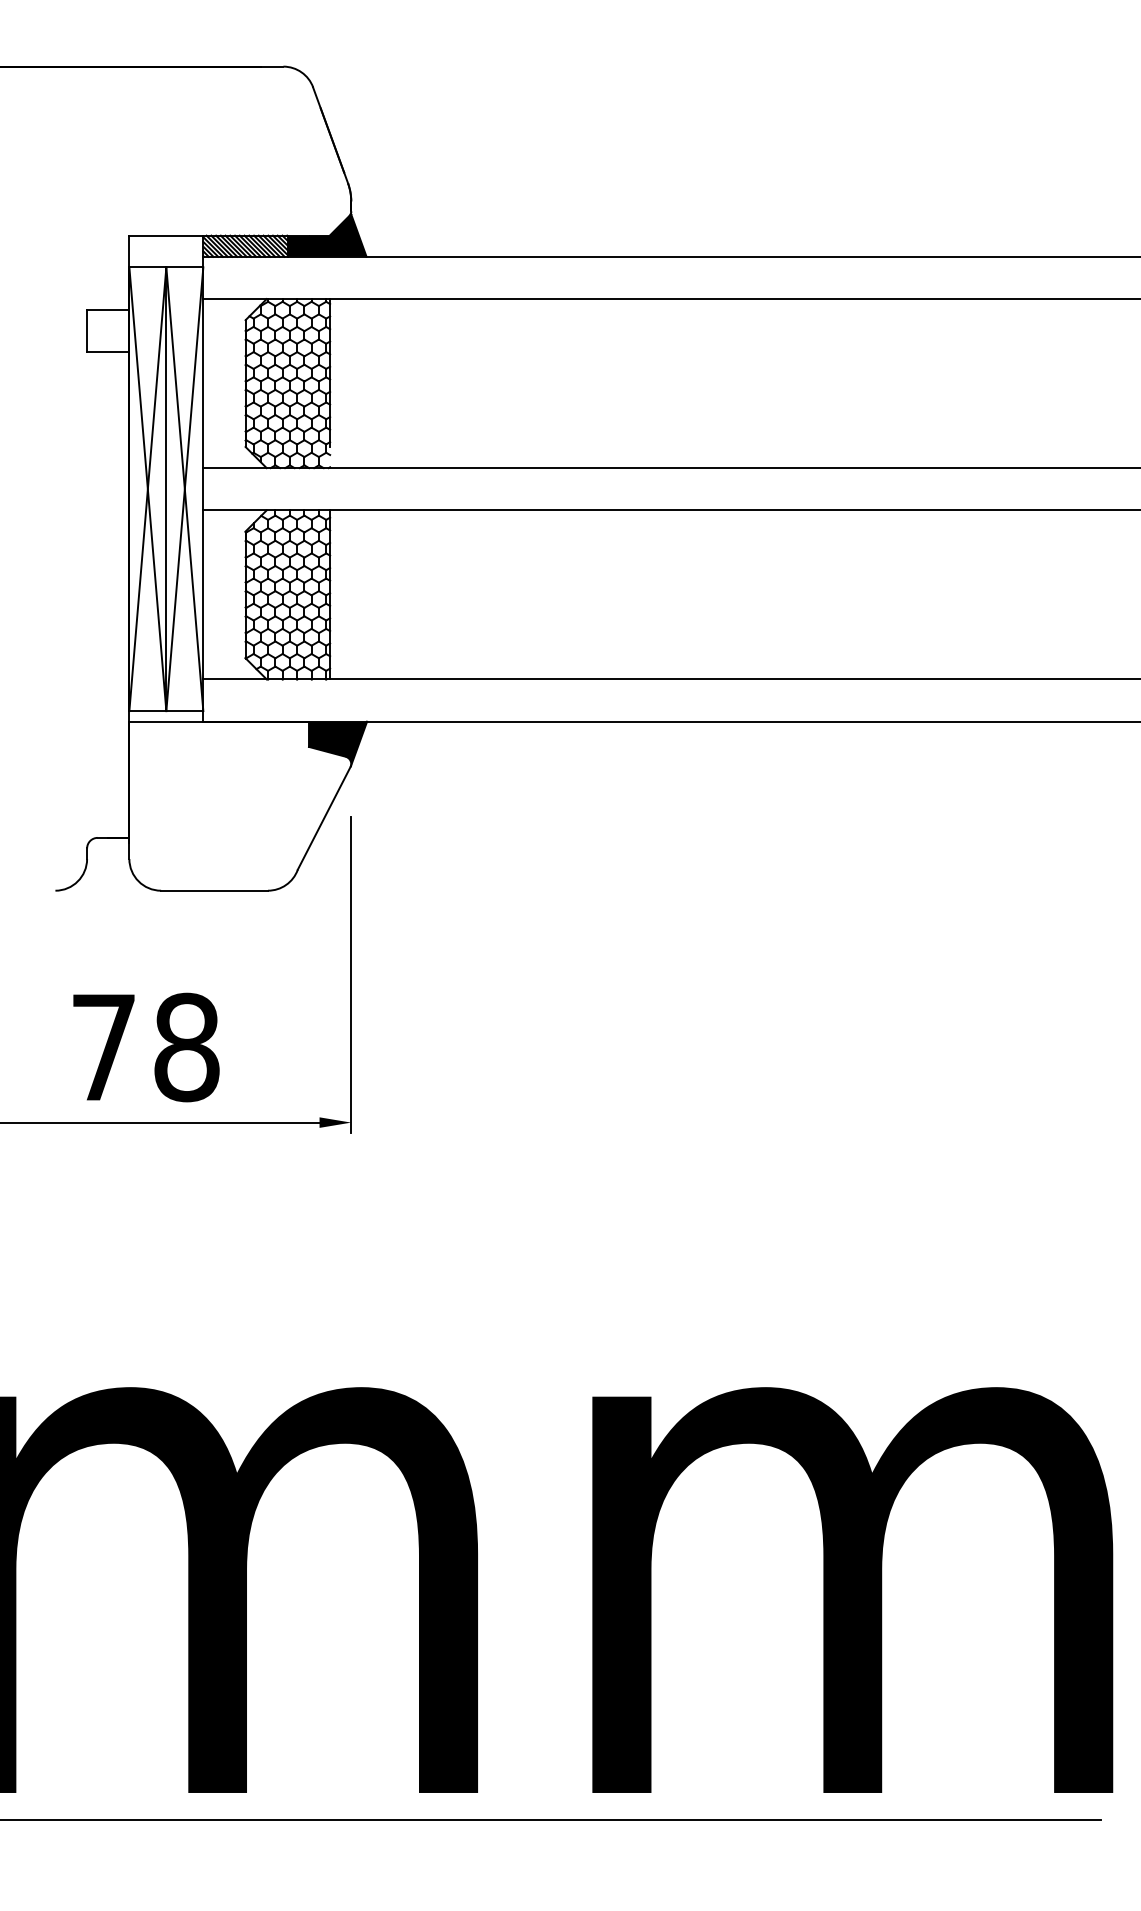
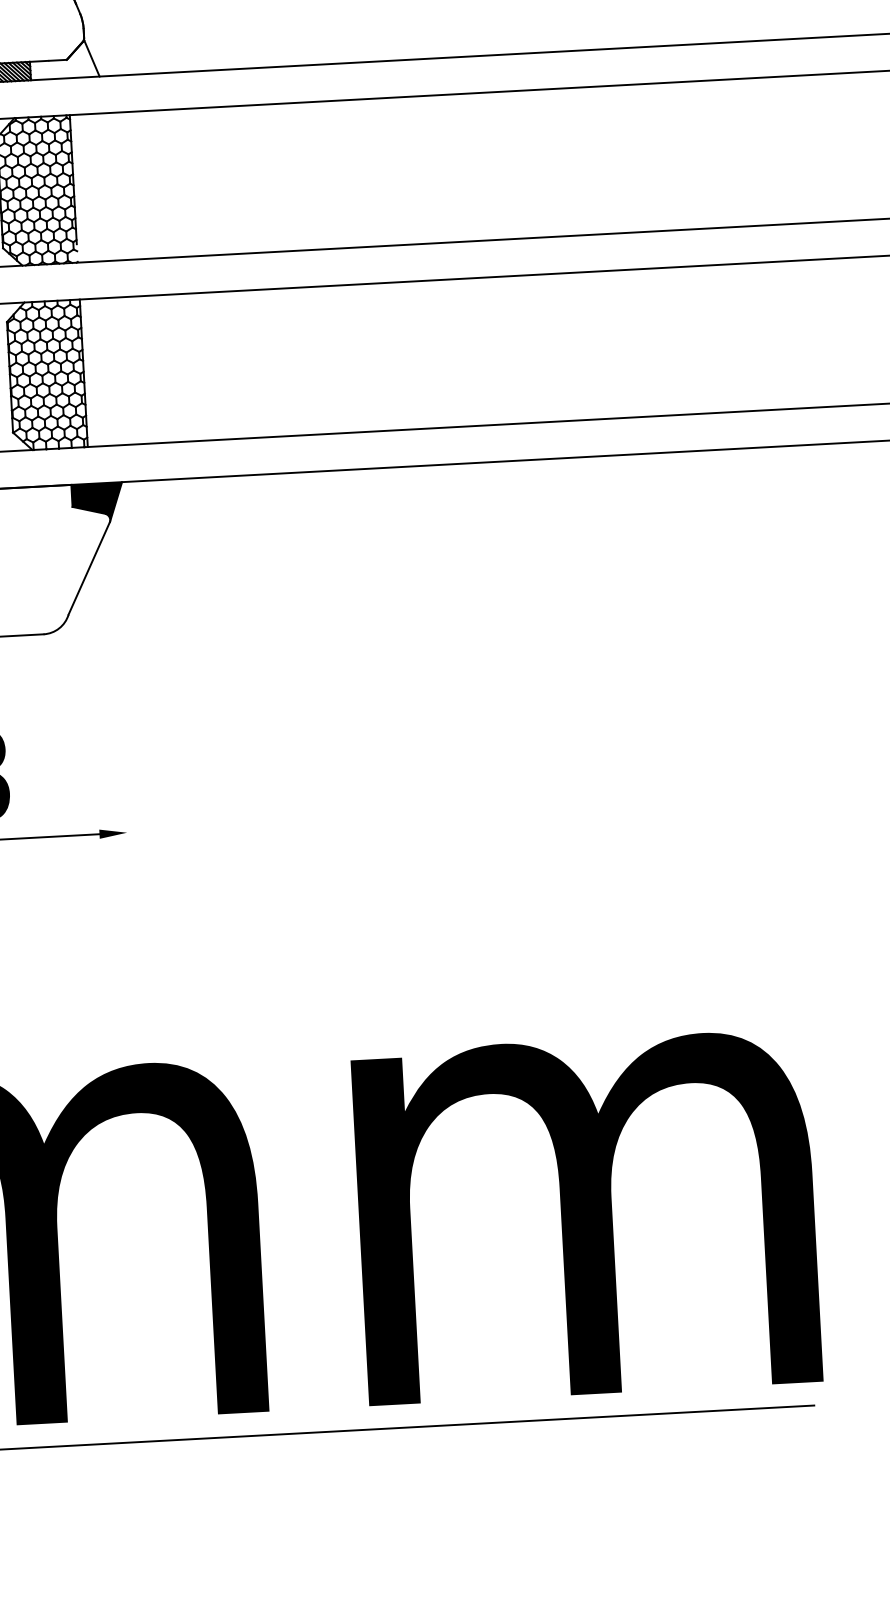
fill: (326, 235) -> (63, 59), removed
line: (351, 974) -> (120, 703), removed

